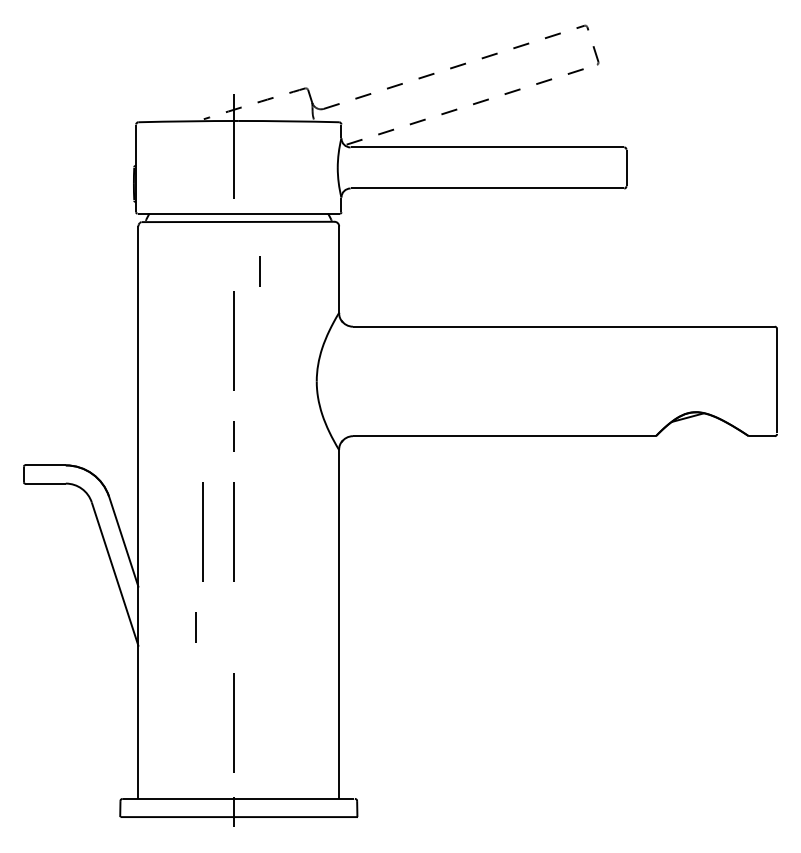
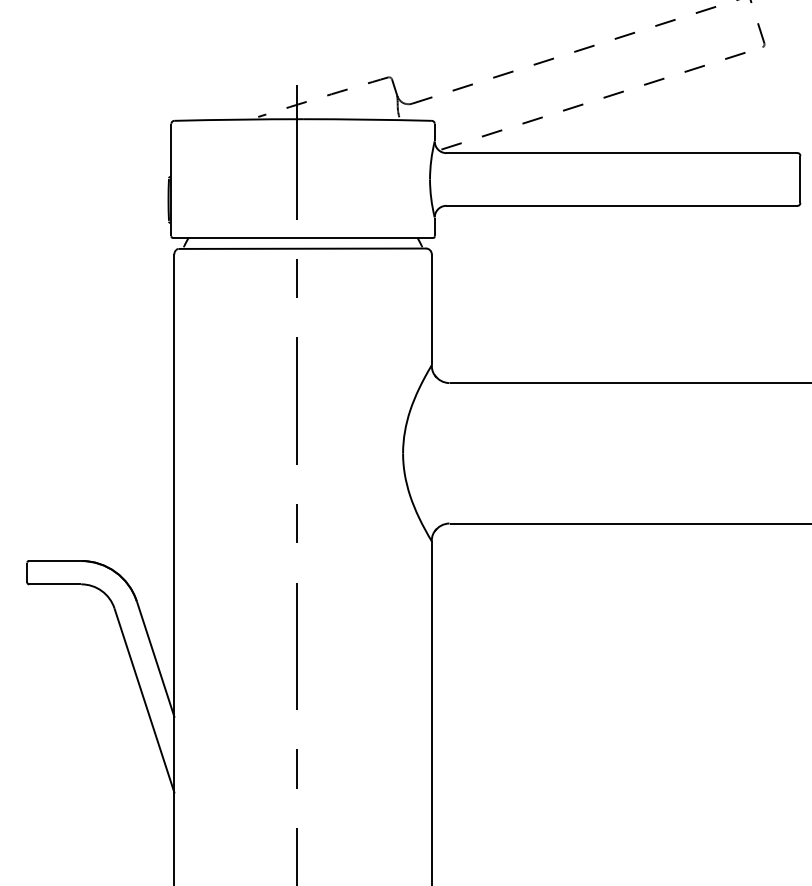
line: (259, 271) -> (296, 278), moved
line: (202, 531) -> (256, 645), removed
line: (195, 627) -> (296, 768), moved

